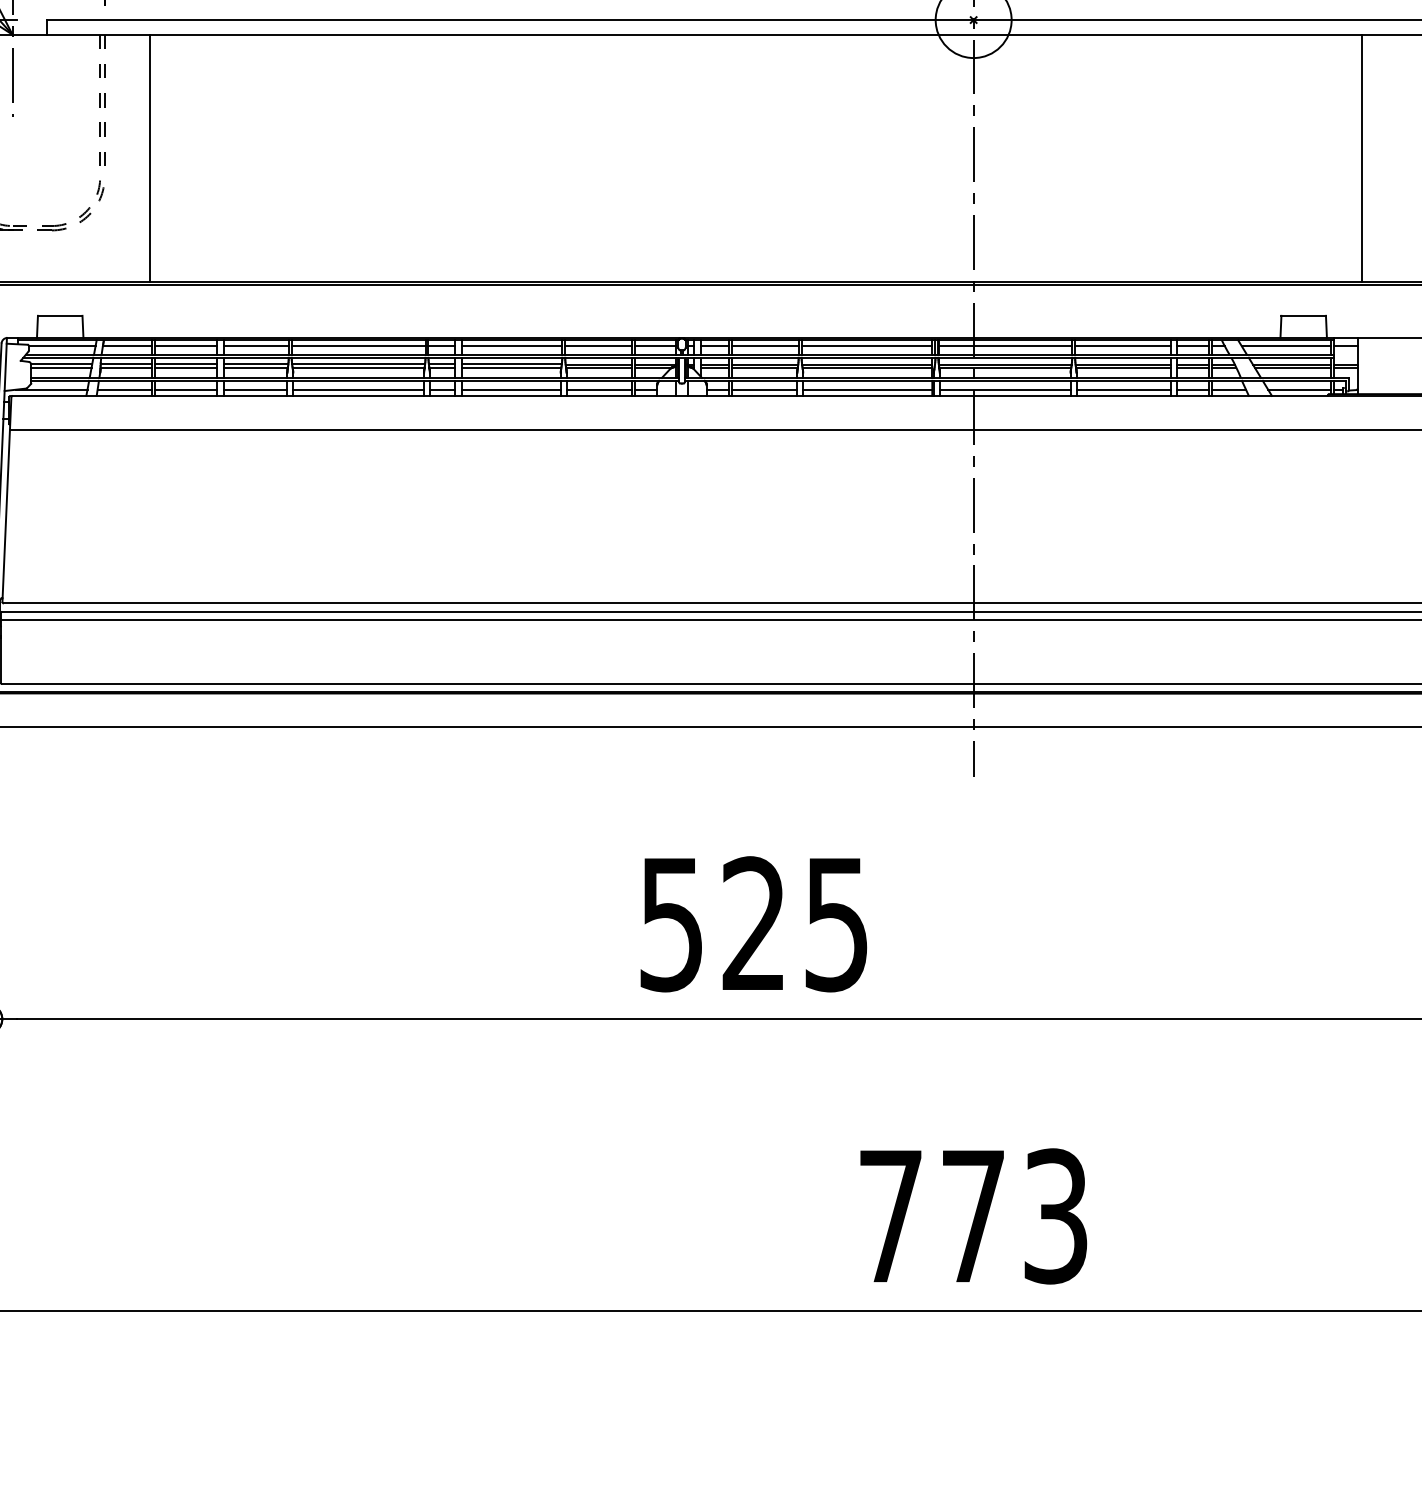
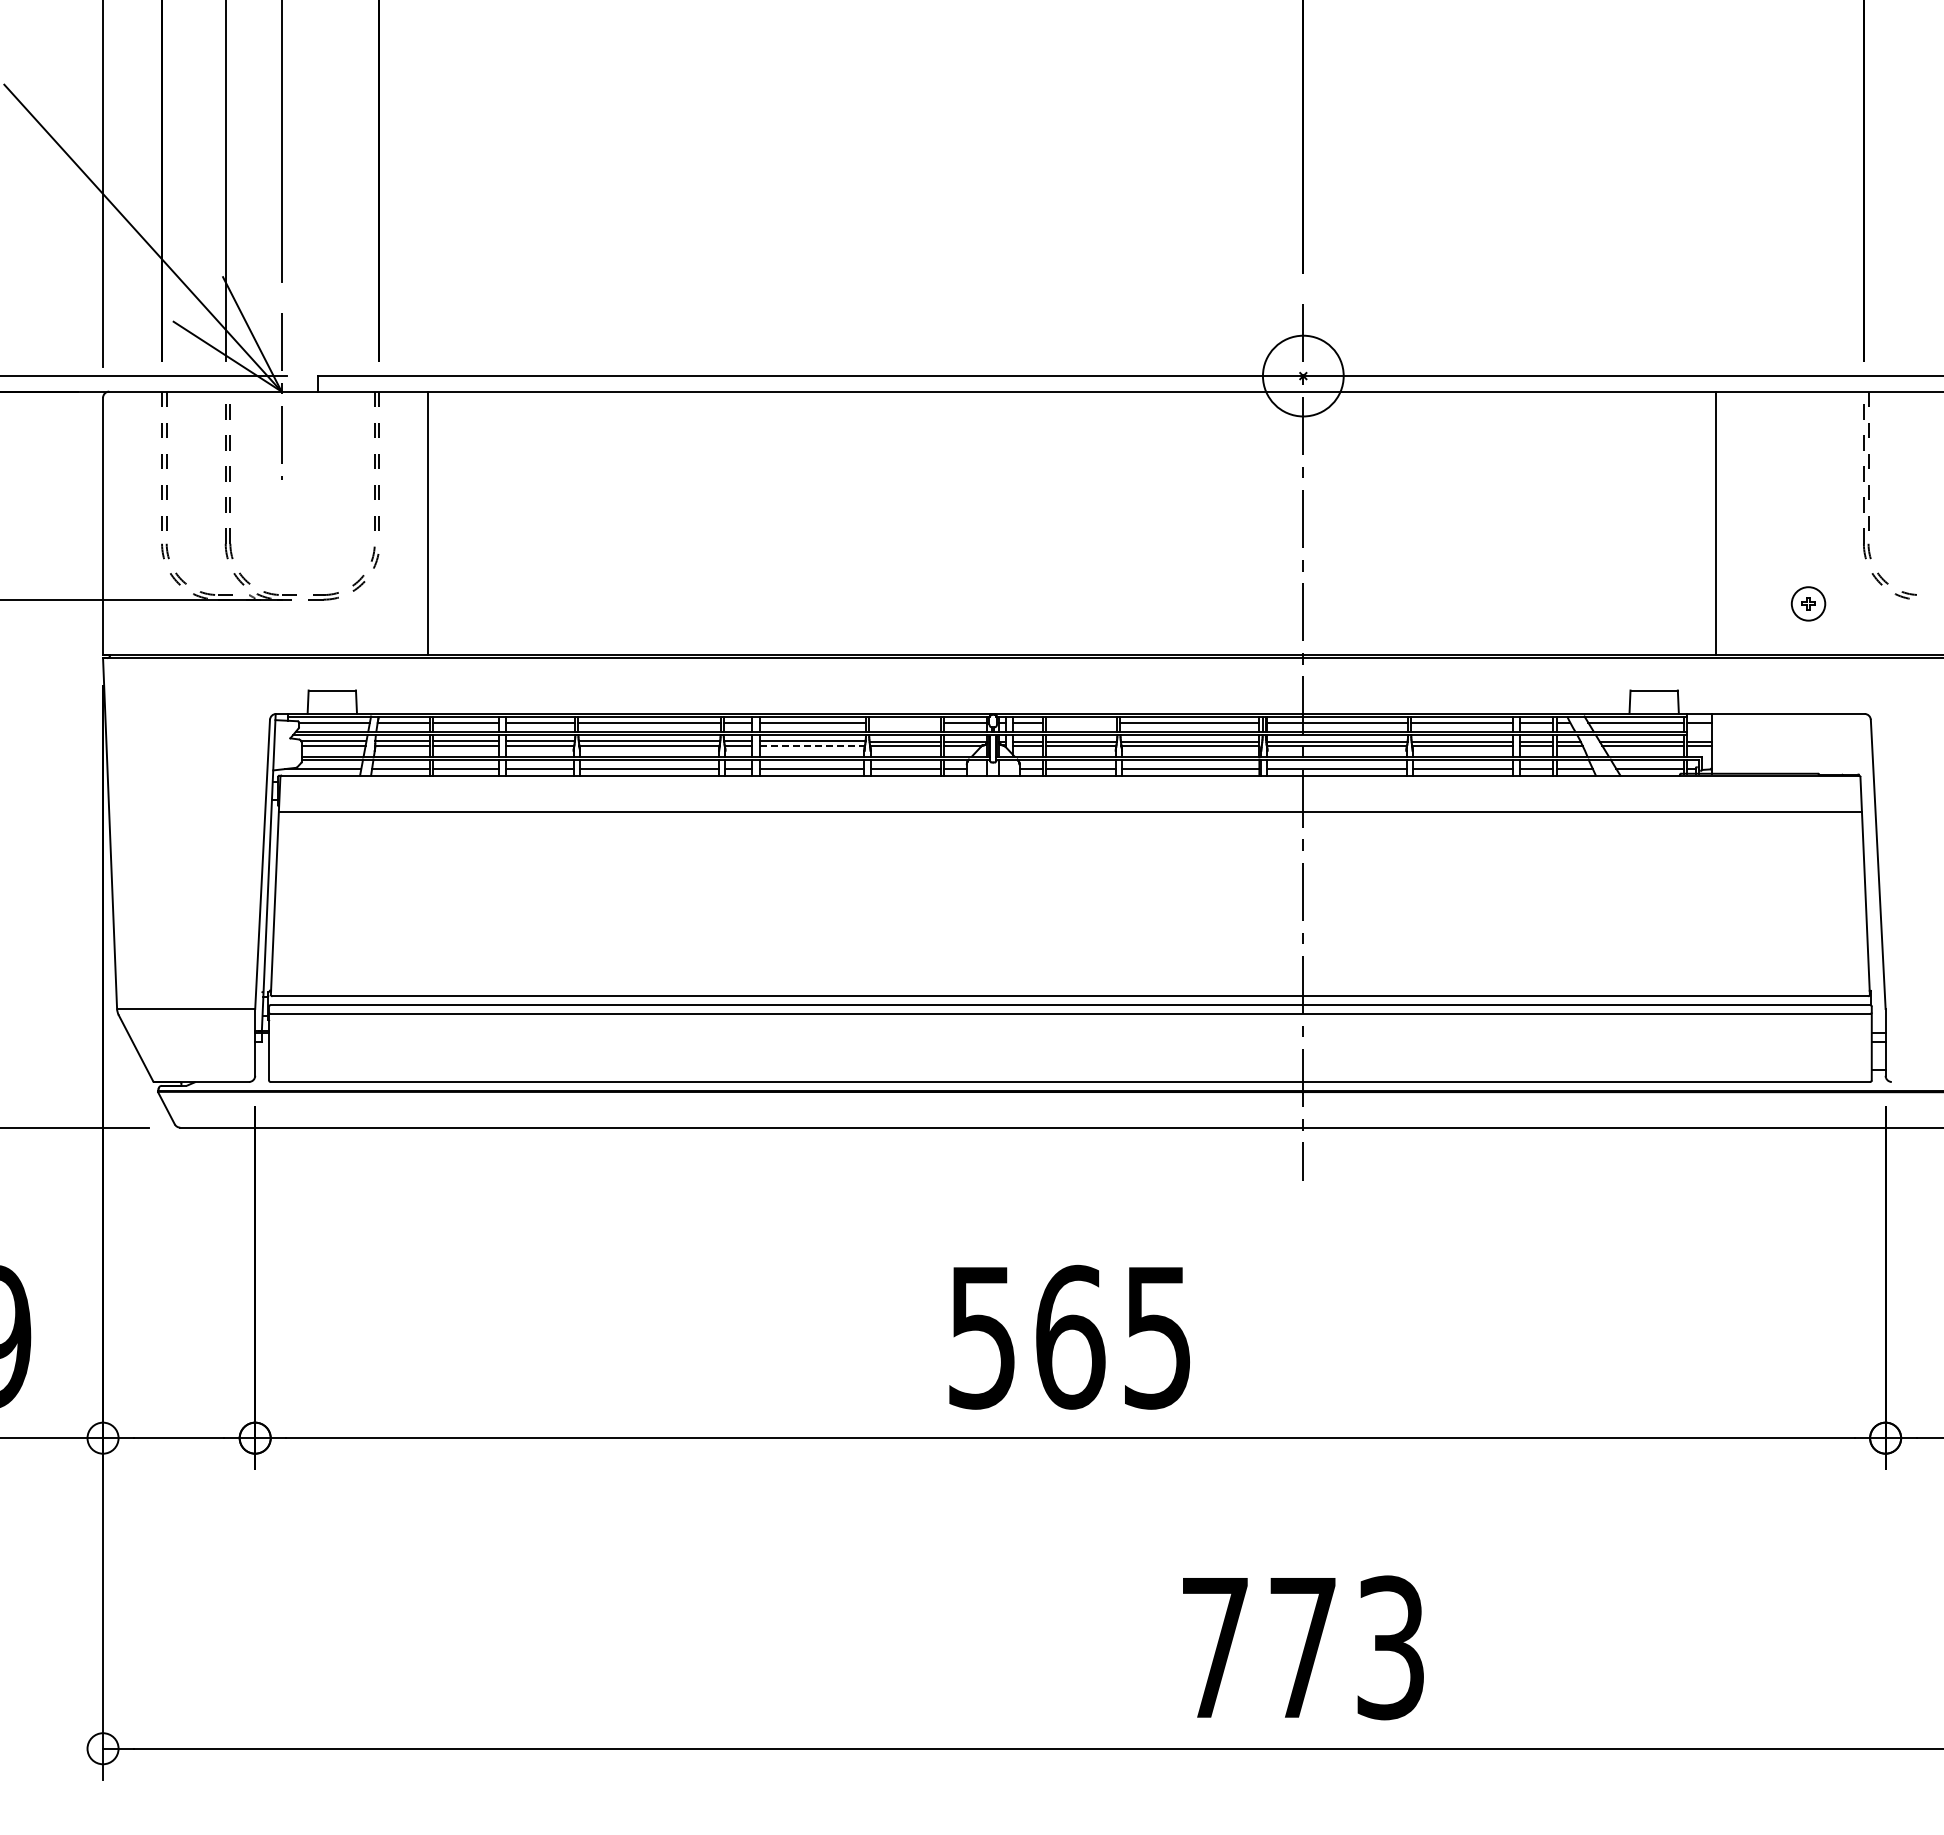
line: (598, 345) -> (904, 722), removed
line: (764, 345) -> (1081, 722), removed
line: (511, 367) -> (812, 745), solid -> dashed
text: (754, 923) -> (1070, 1336), 525 -> 565

